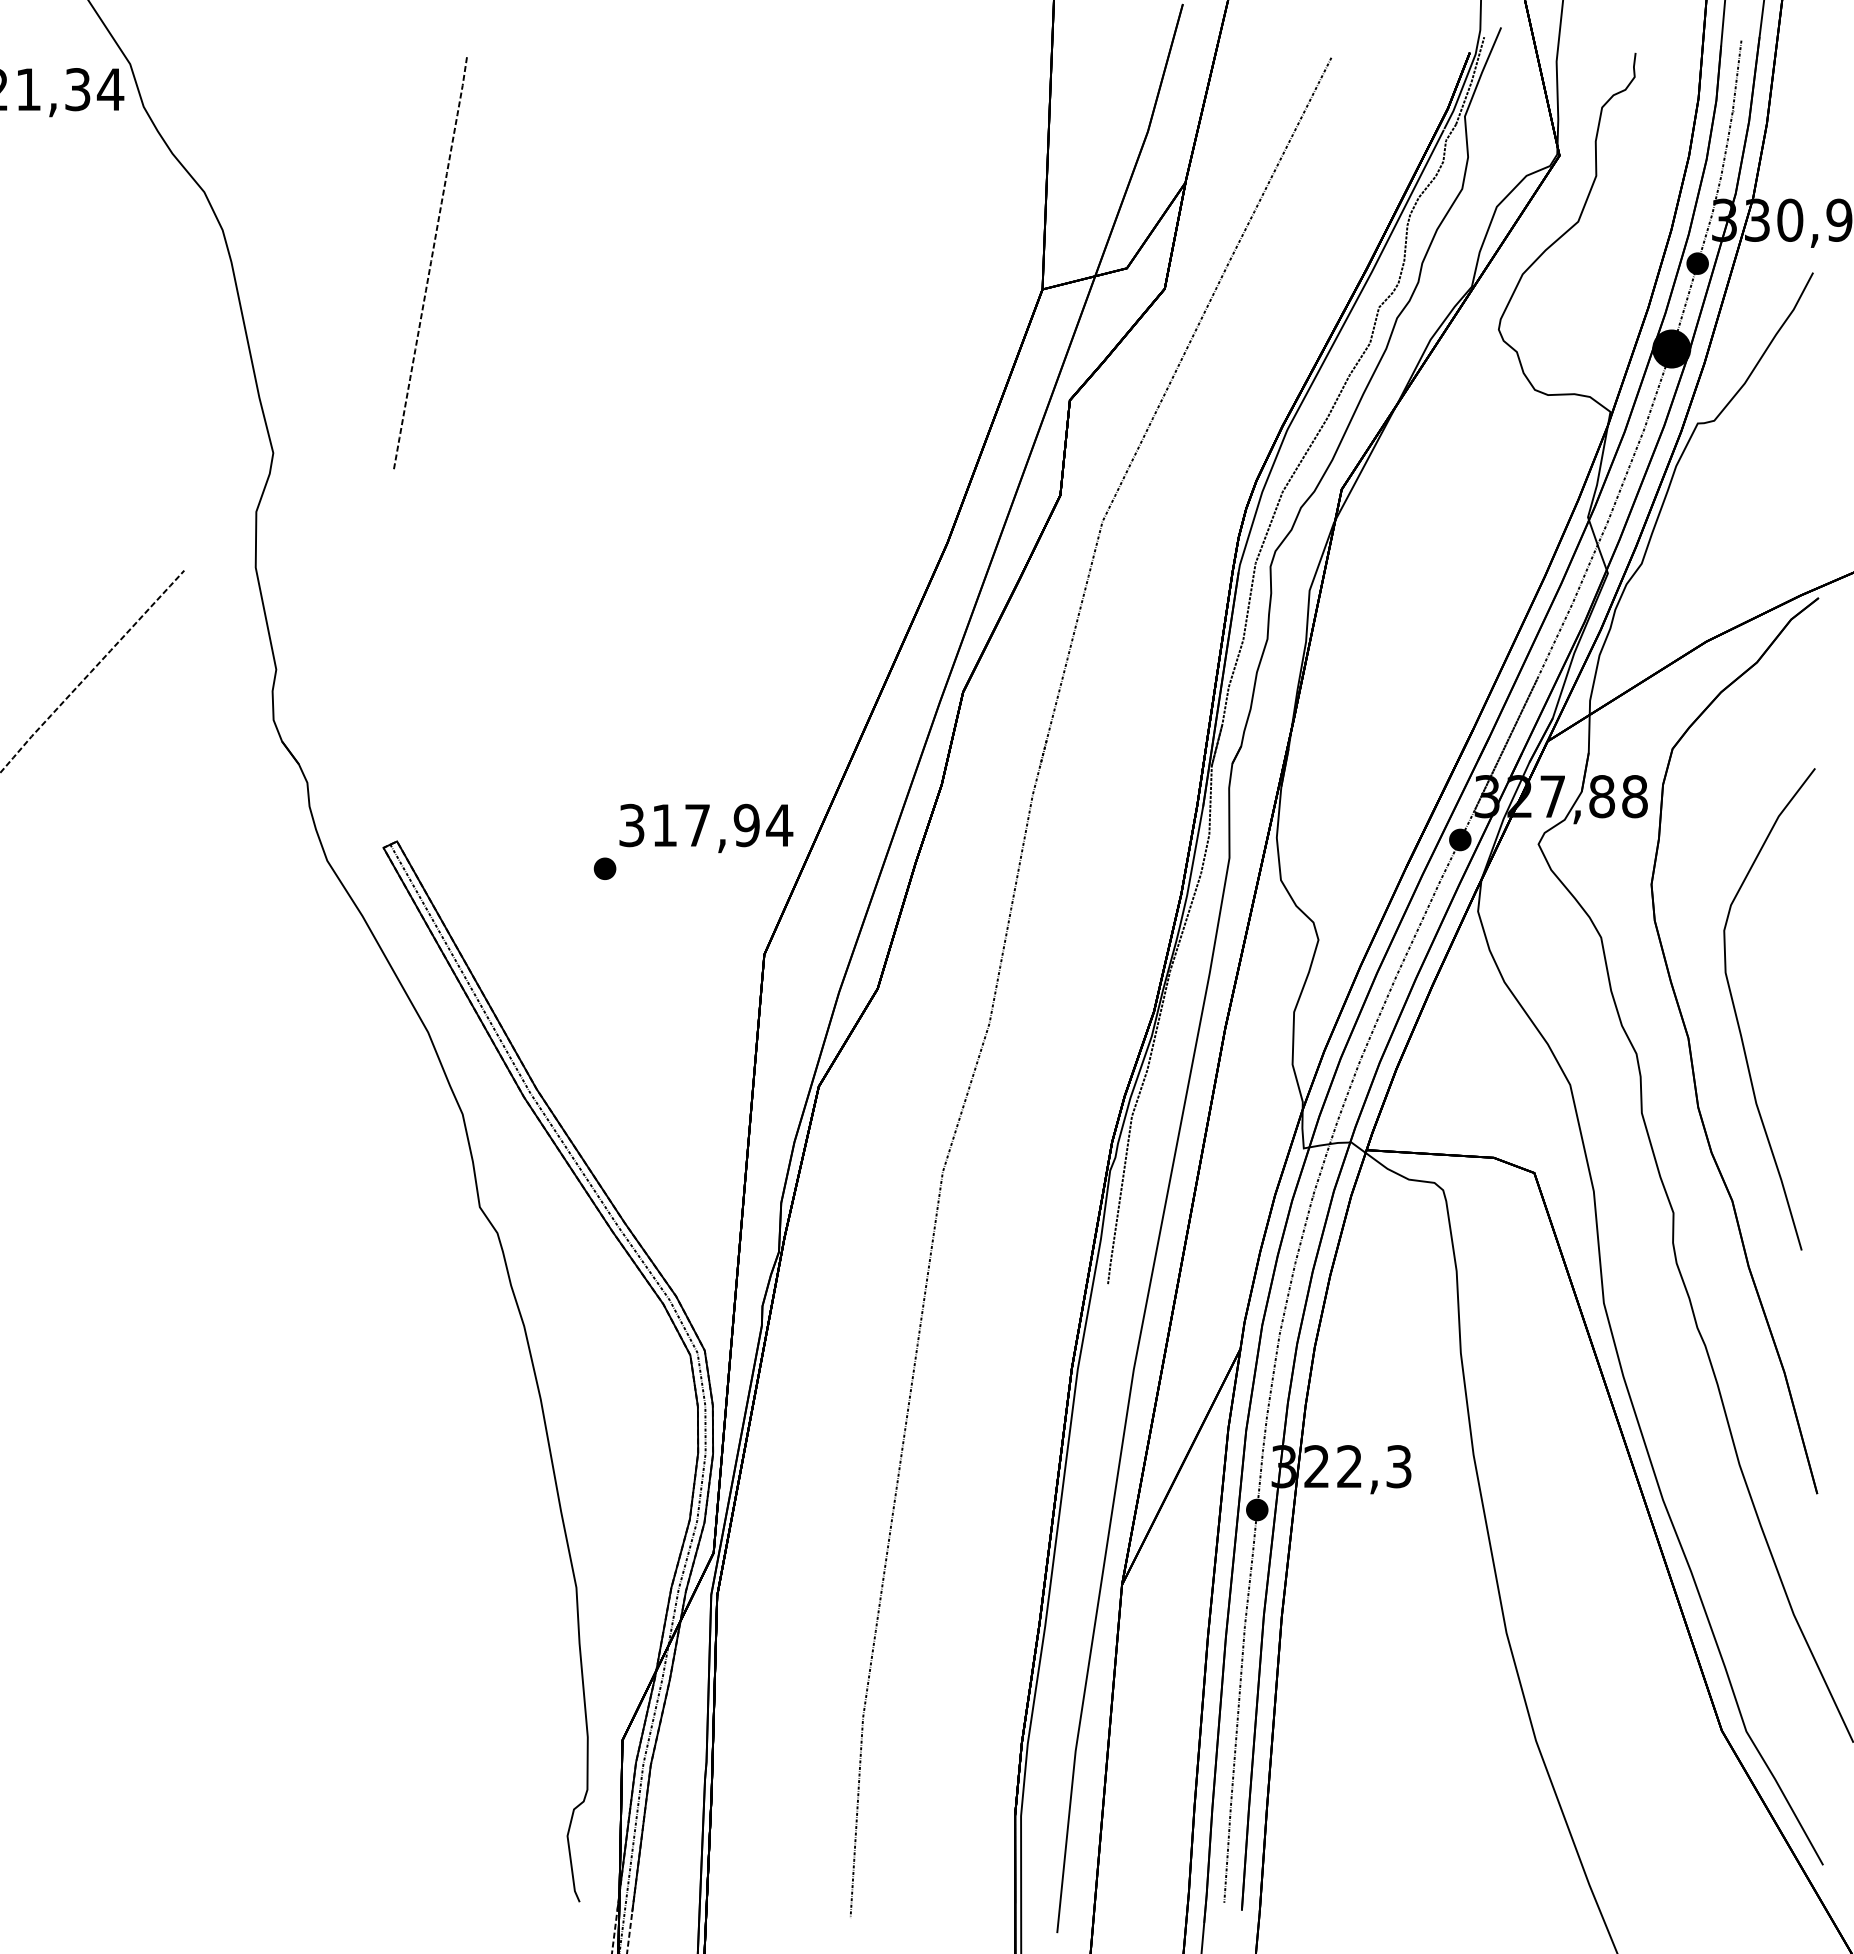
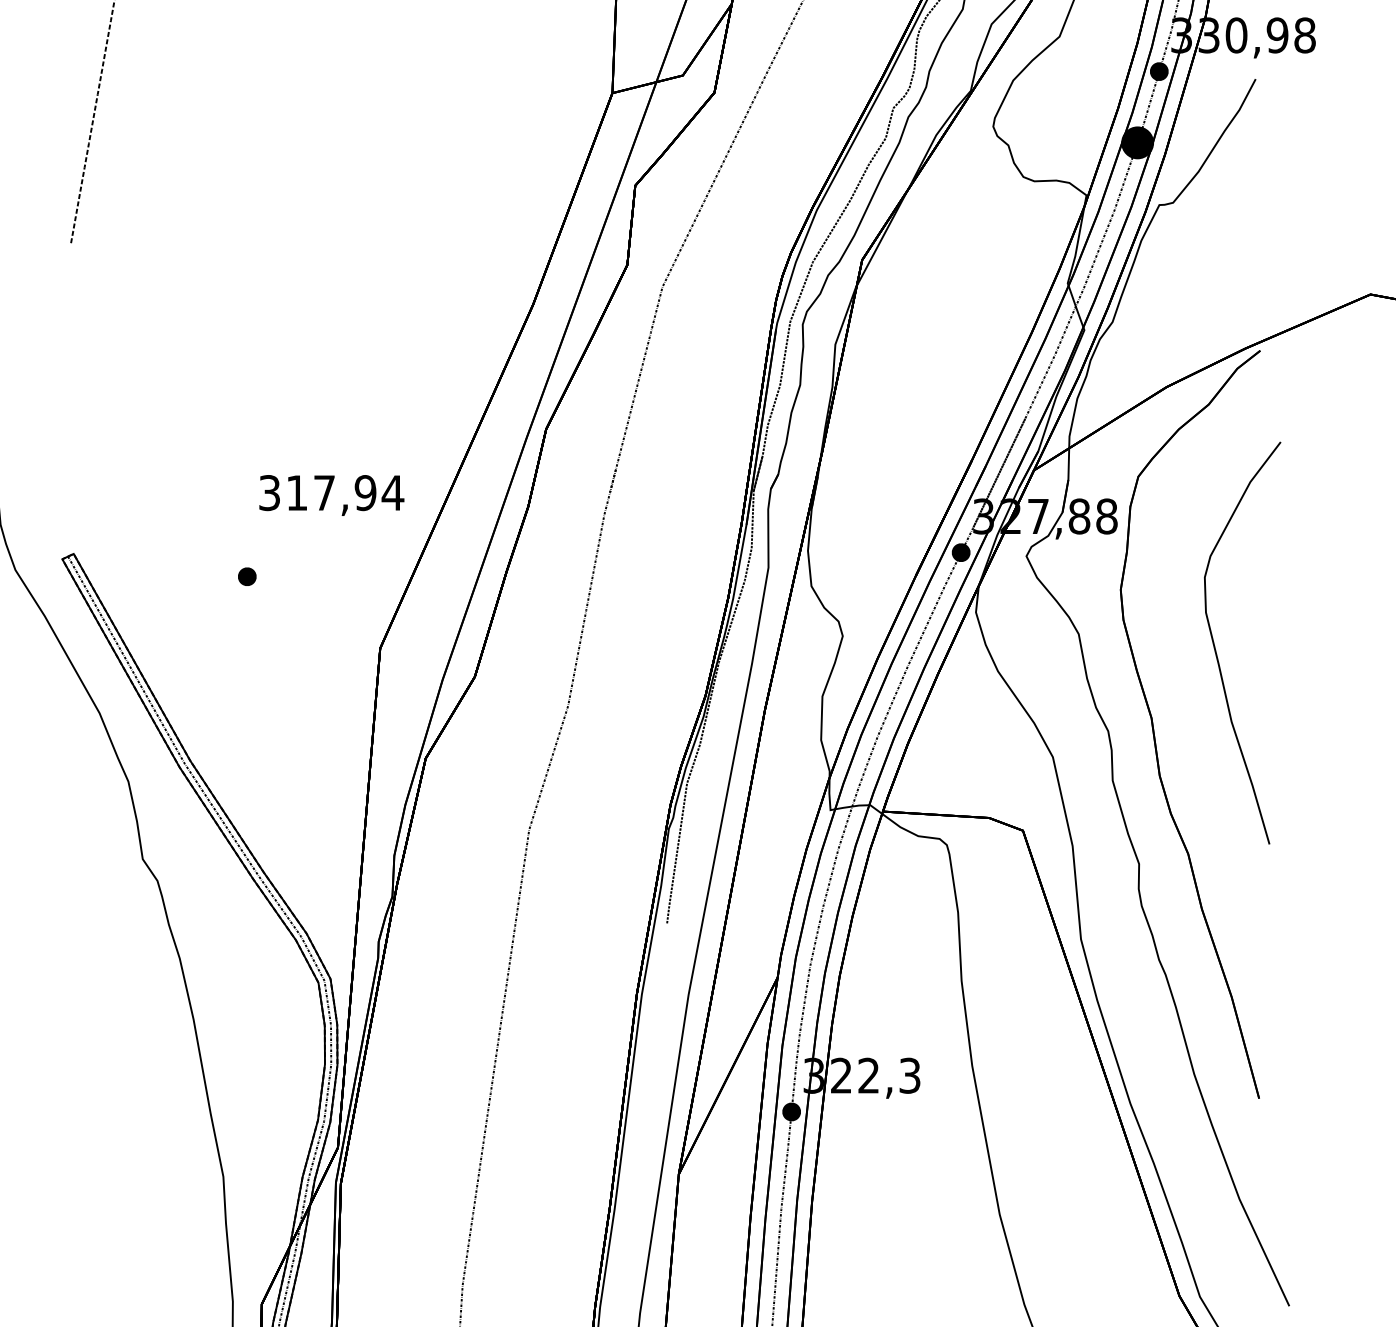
text: (706, 827) -> (331, 494), moved
part: (1737, 1016) -> (1215, 649), moved

